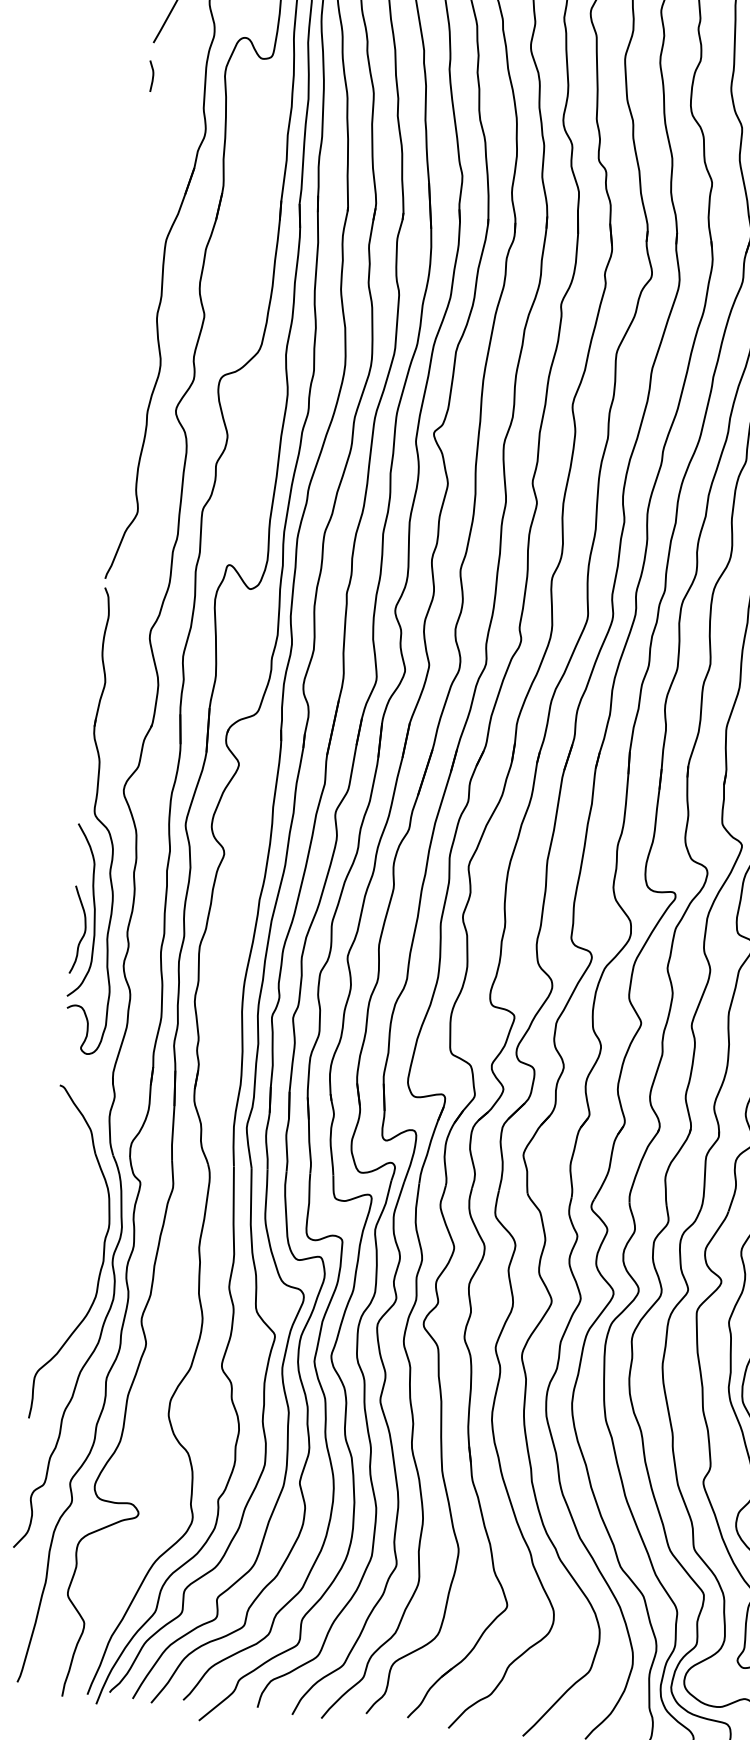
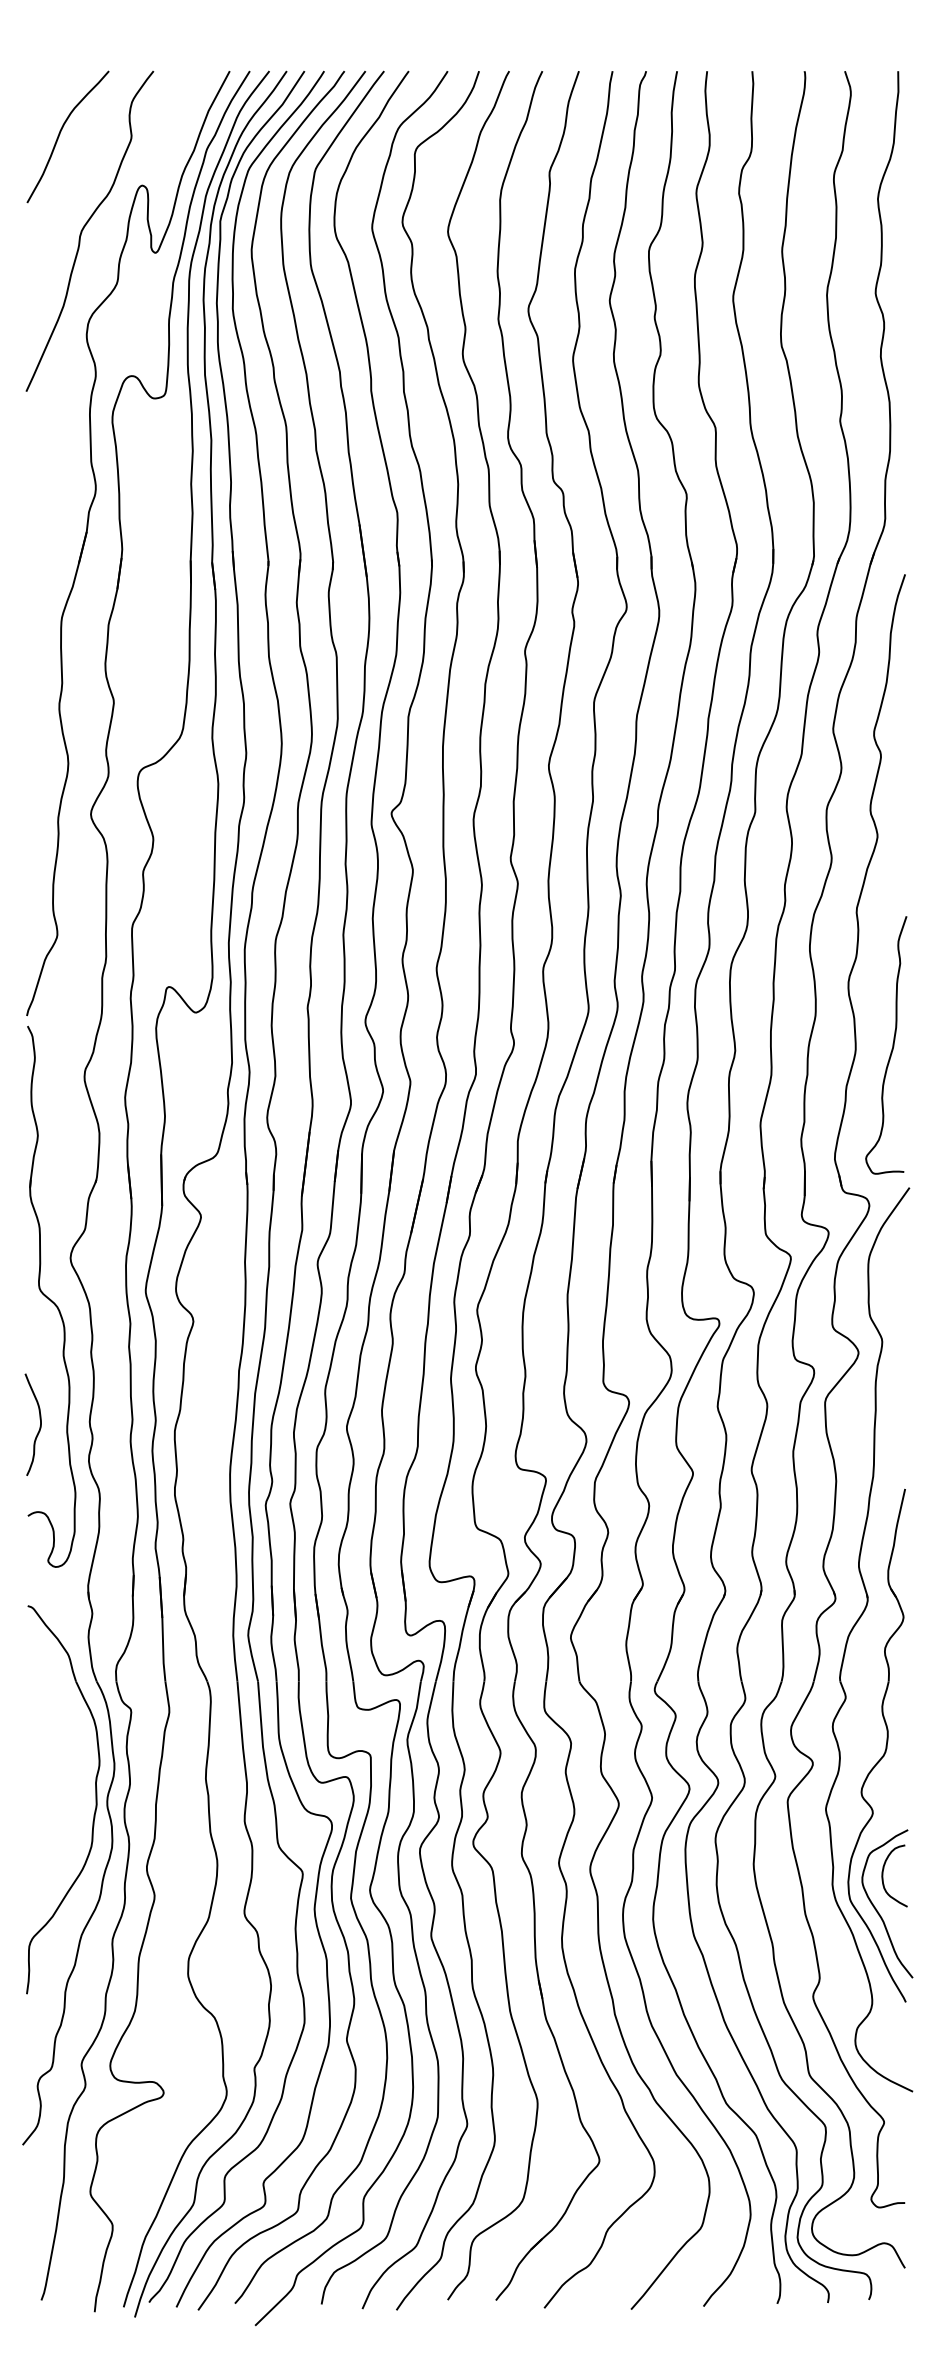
curve: (152, 76) -> (28, 430), removed
curve: (93, 910) -> (48, 1400), removed

